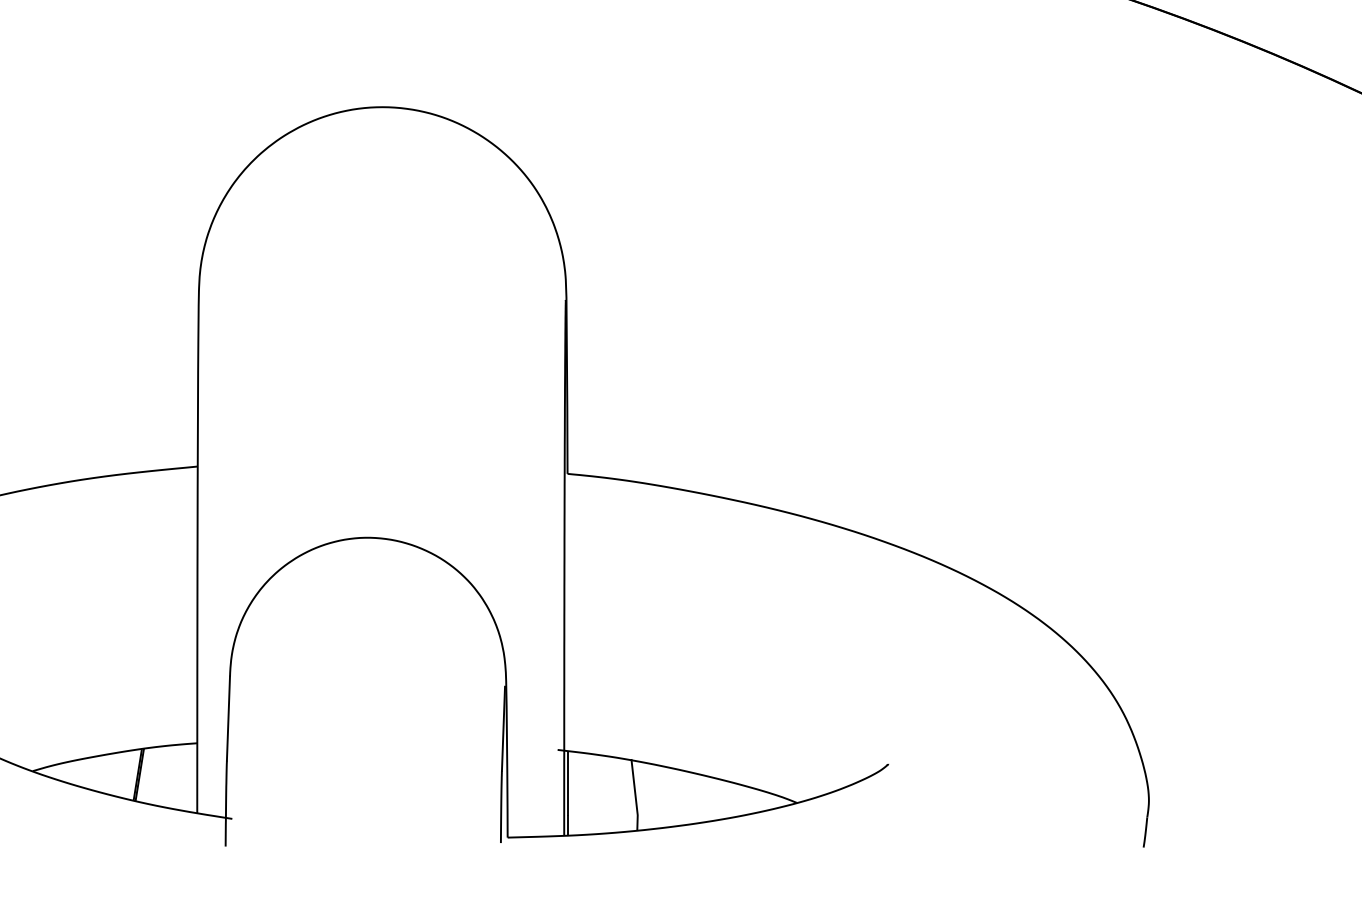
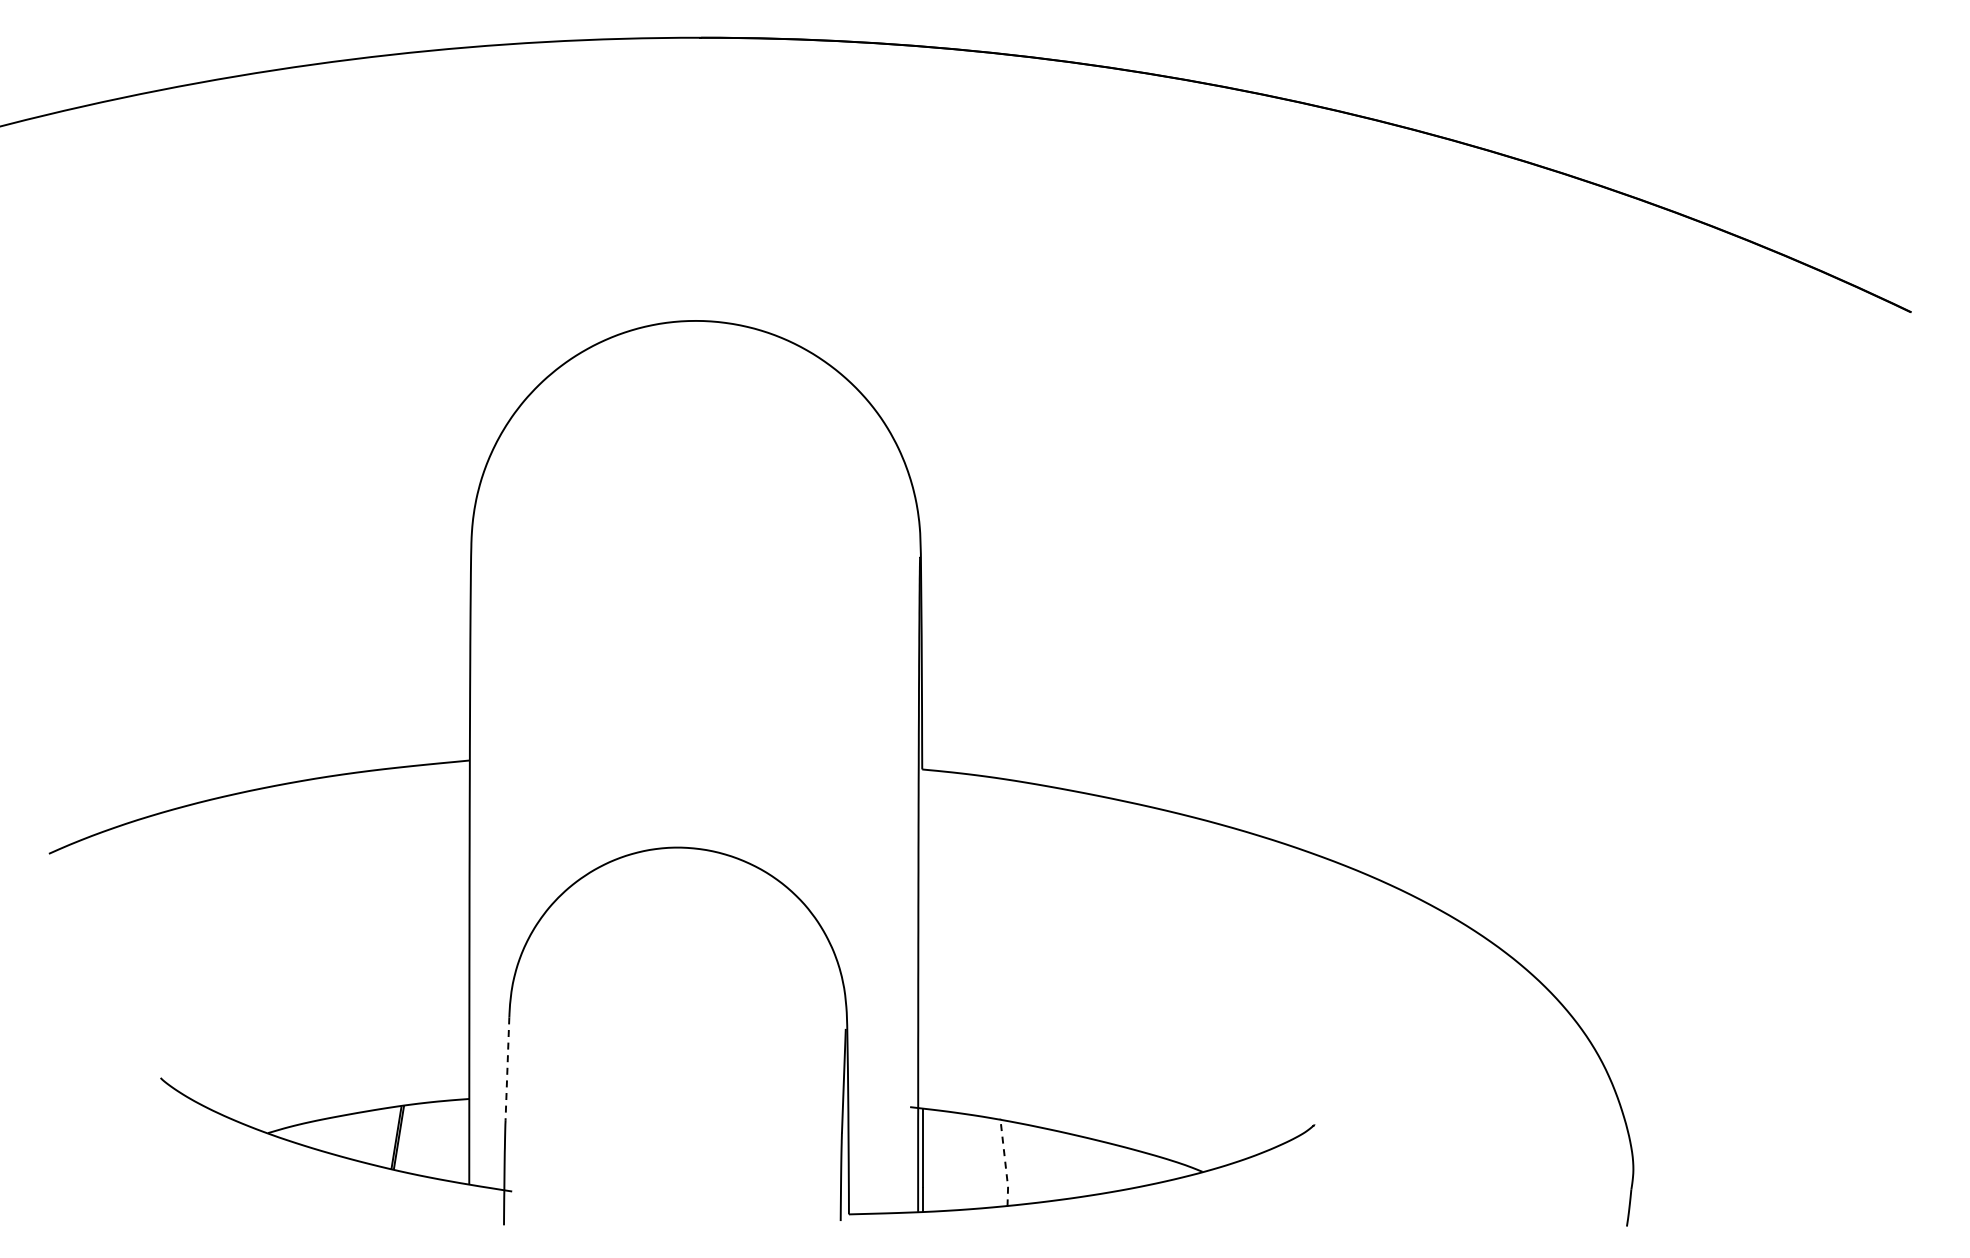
line: (228, 719) -> (507, 1069), solid -> dashed
line: (635, 795) -> (1005, 1162), solid -> dashed

